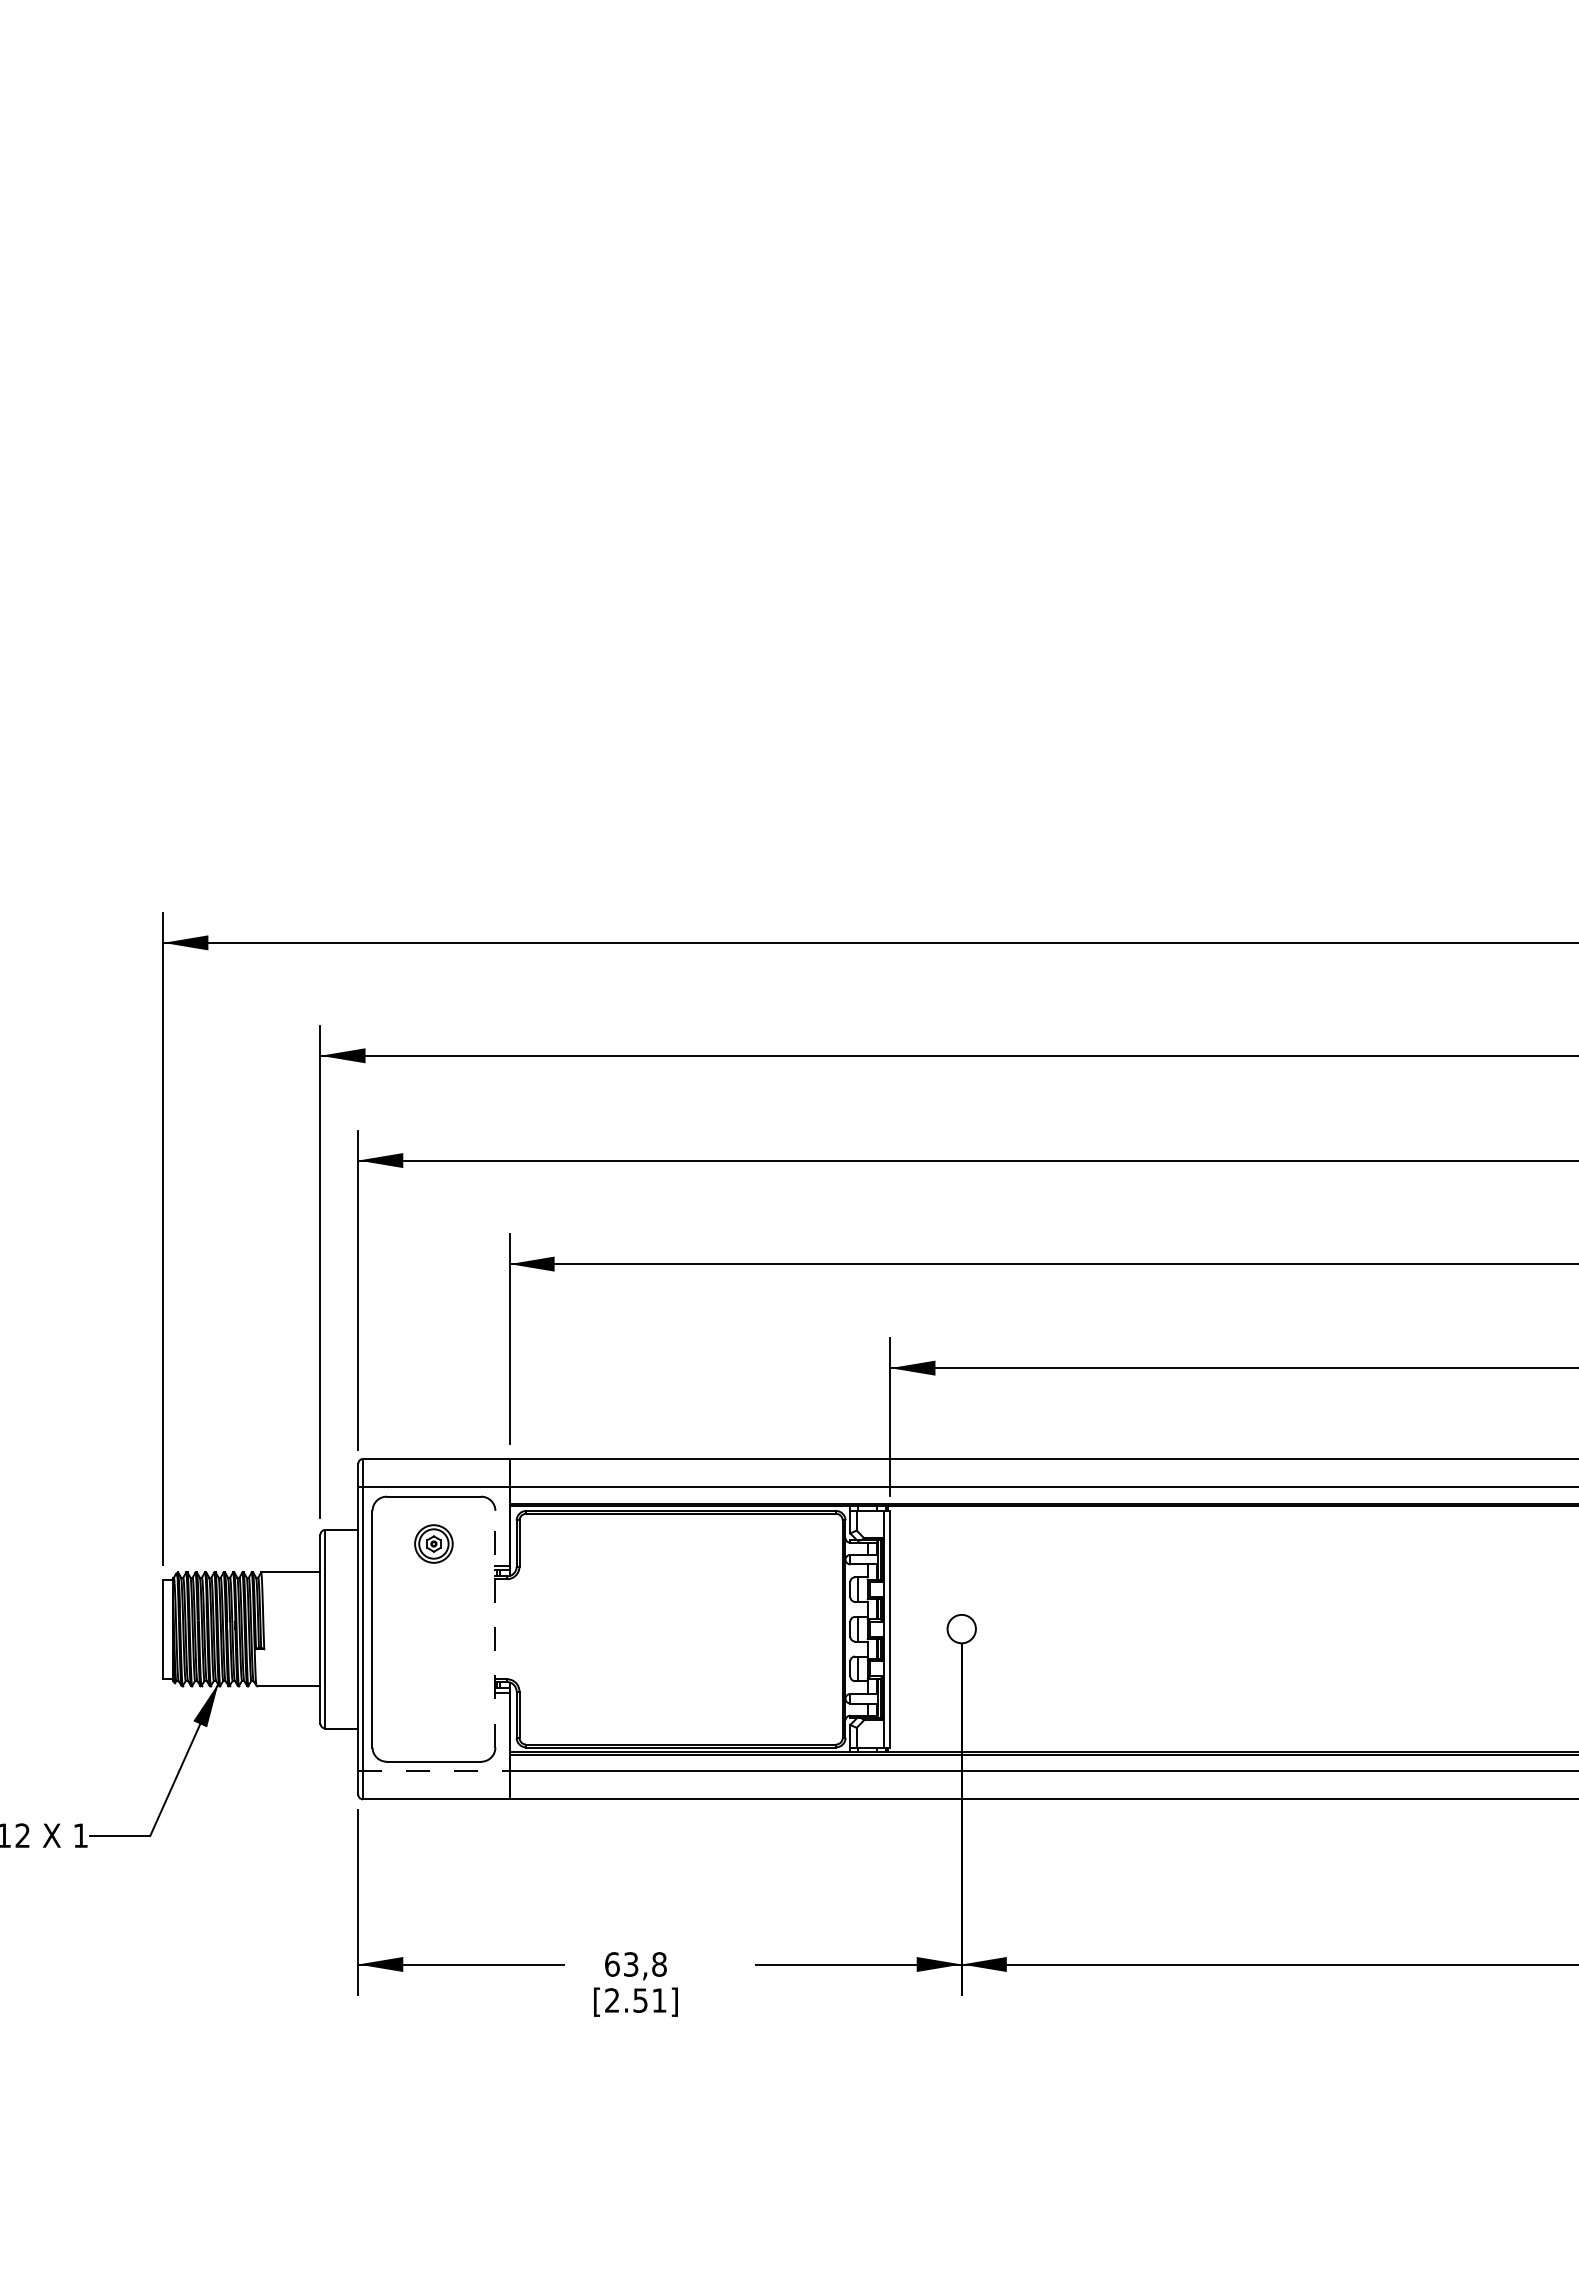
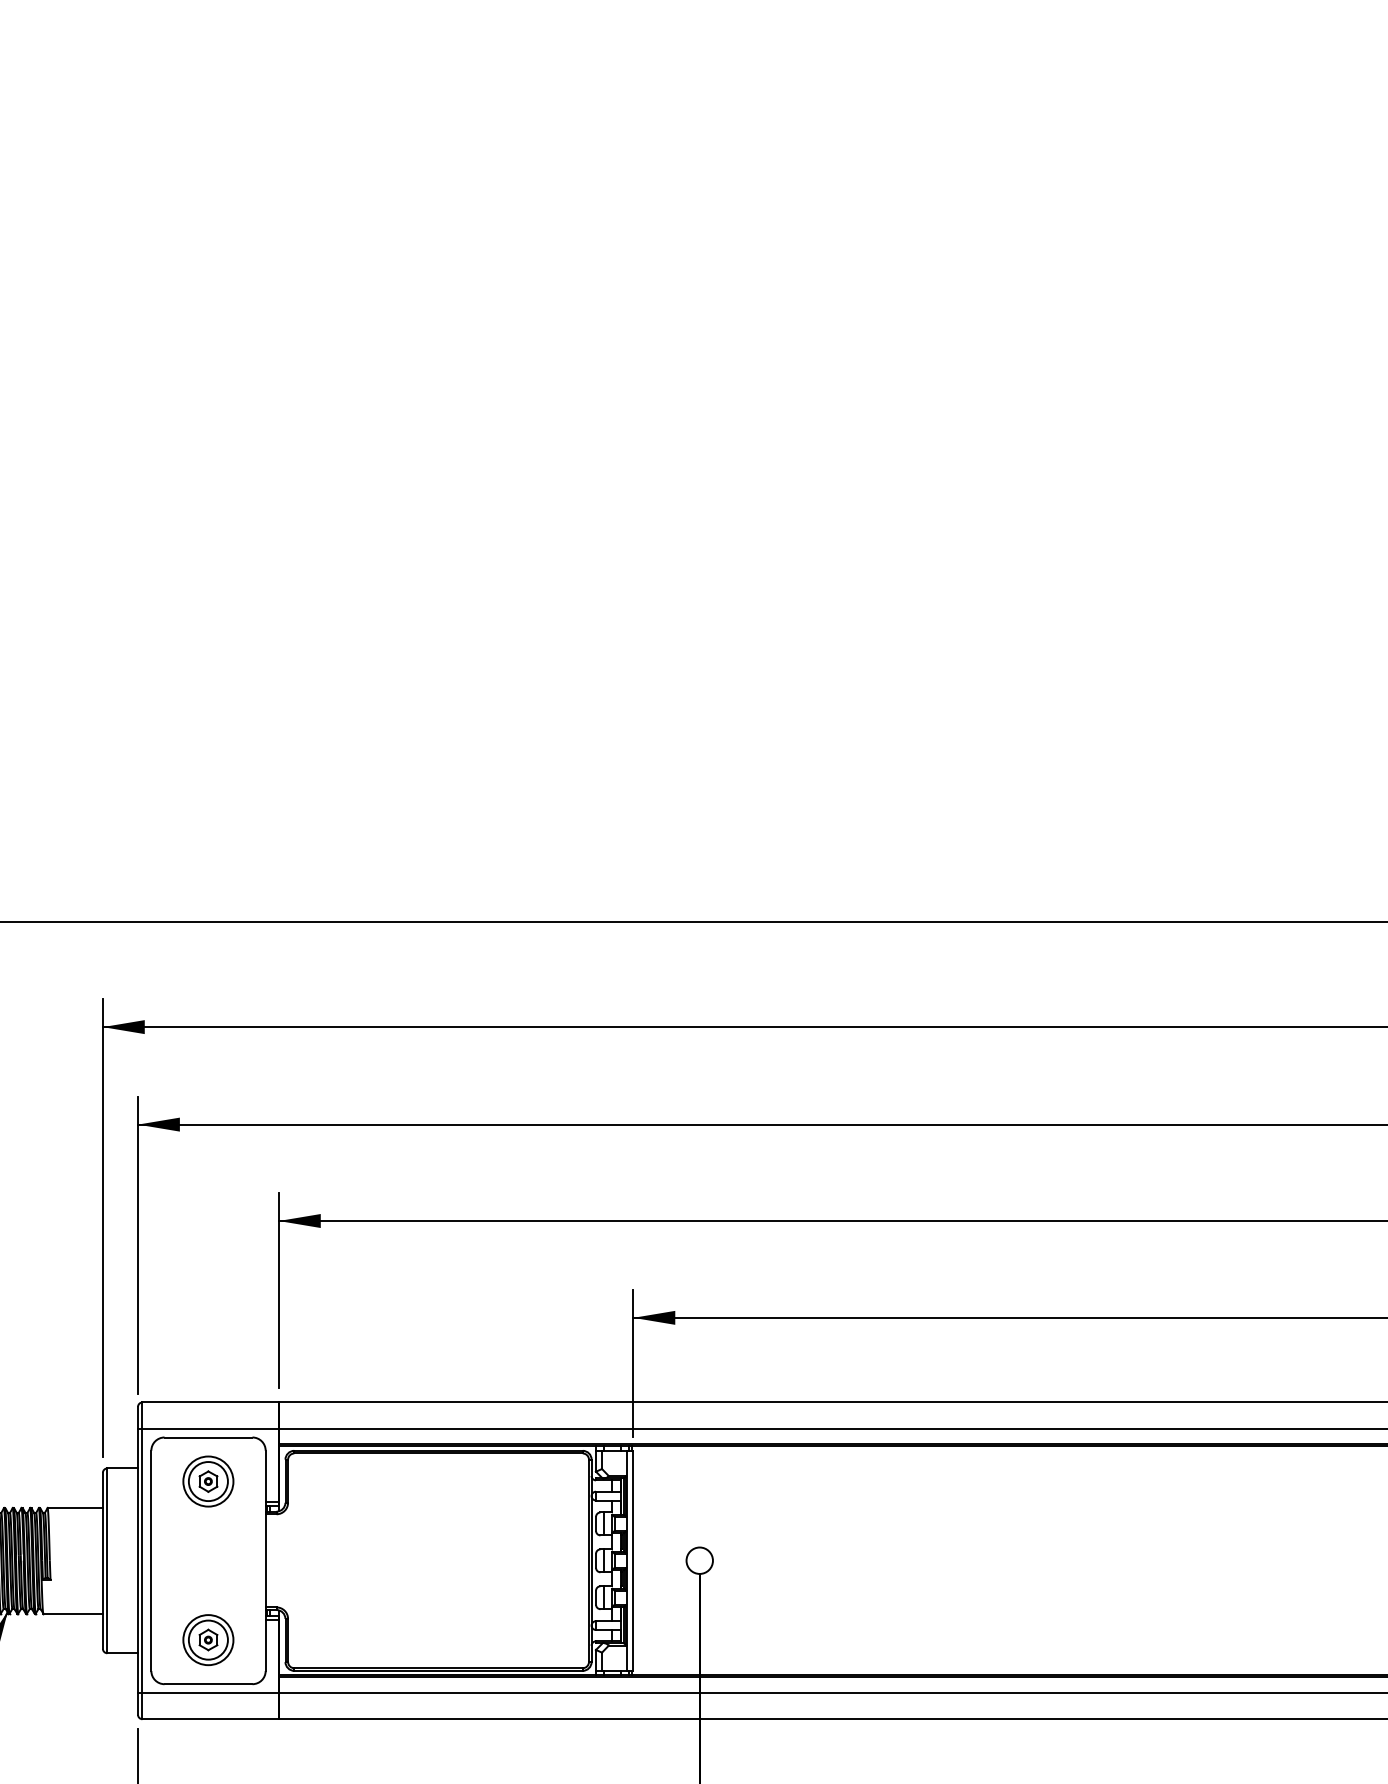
part: (433, 1543) -> (208, 1481), size x1.43
line: (495, 1628) -> (265, 1560), dashed -> solid
part: (433, 1714) -> (208, 1640), added
line: (433, 1771) -> (208, 1693), dashed -> solid

